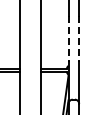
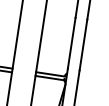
line: (68, 39) -> (71, 44), dashed -> solid
line: (79, 39) -> (83, 46), dashed -> solid

